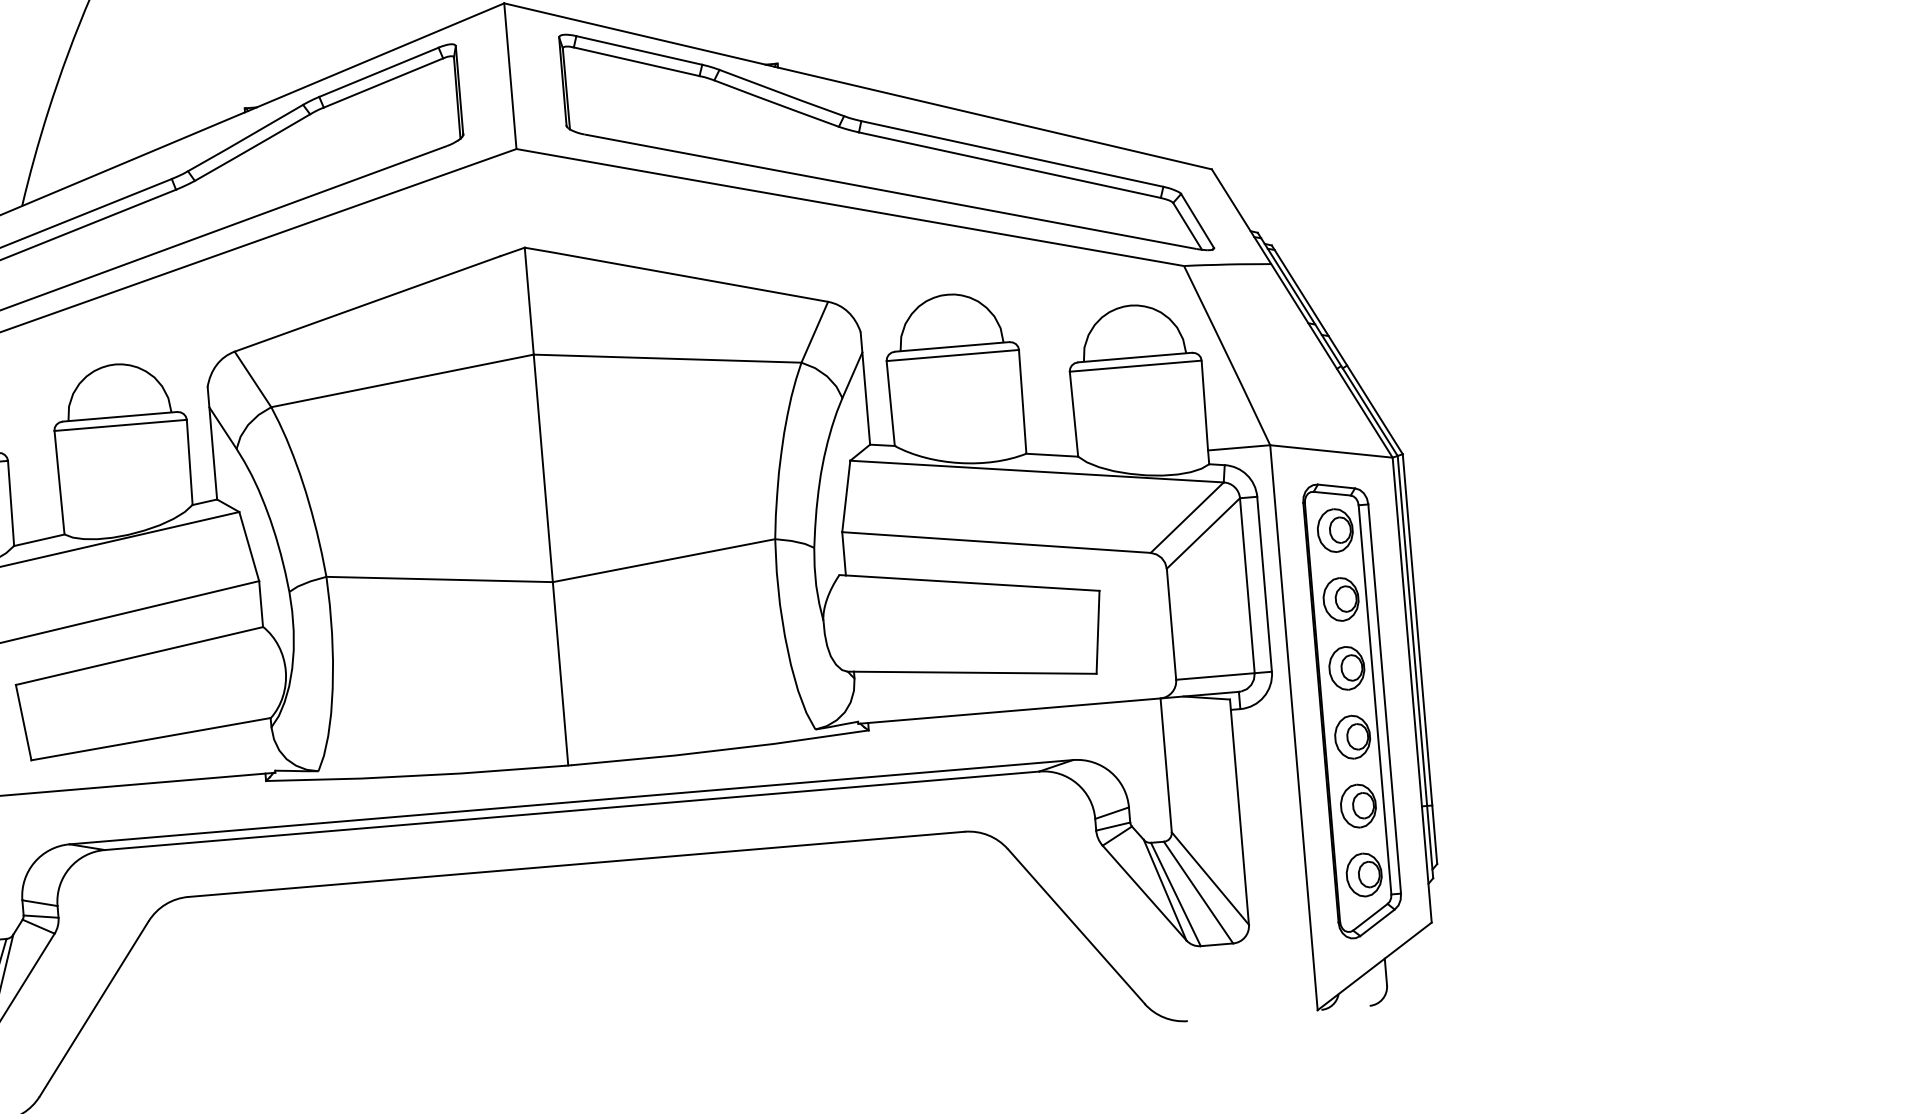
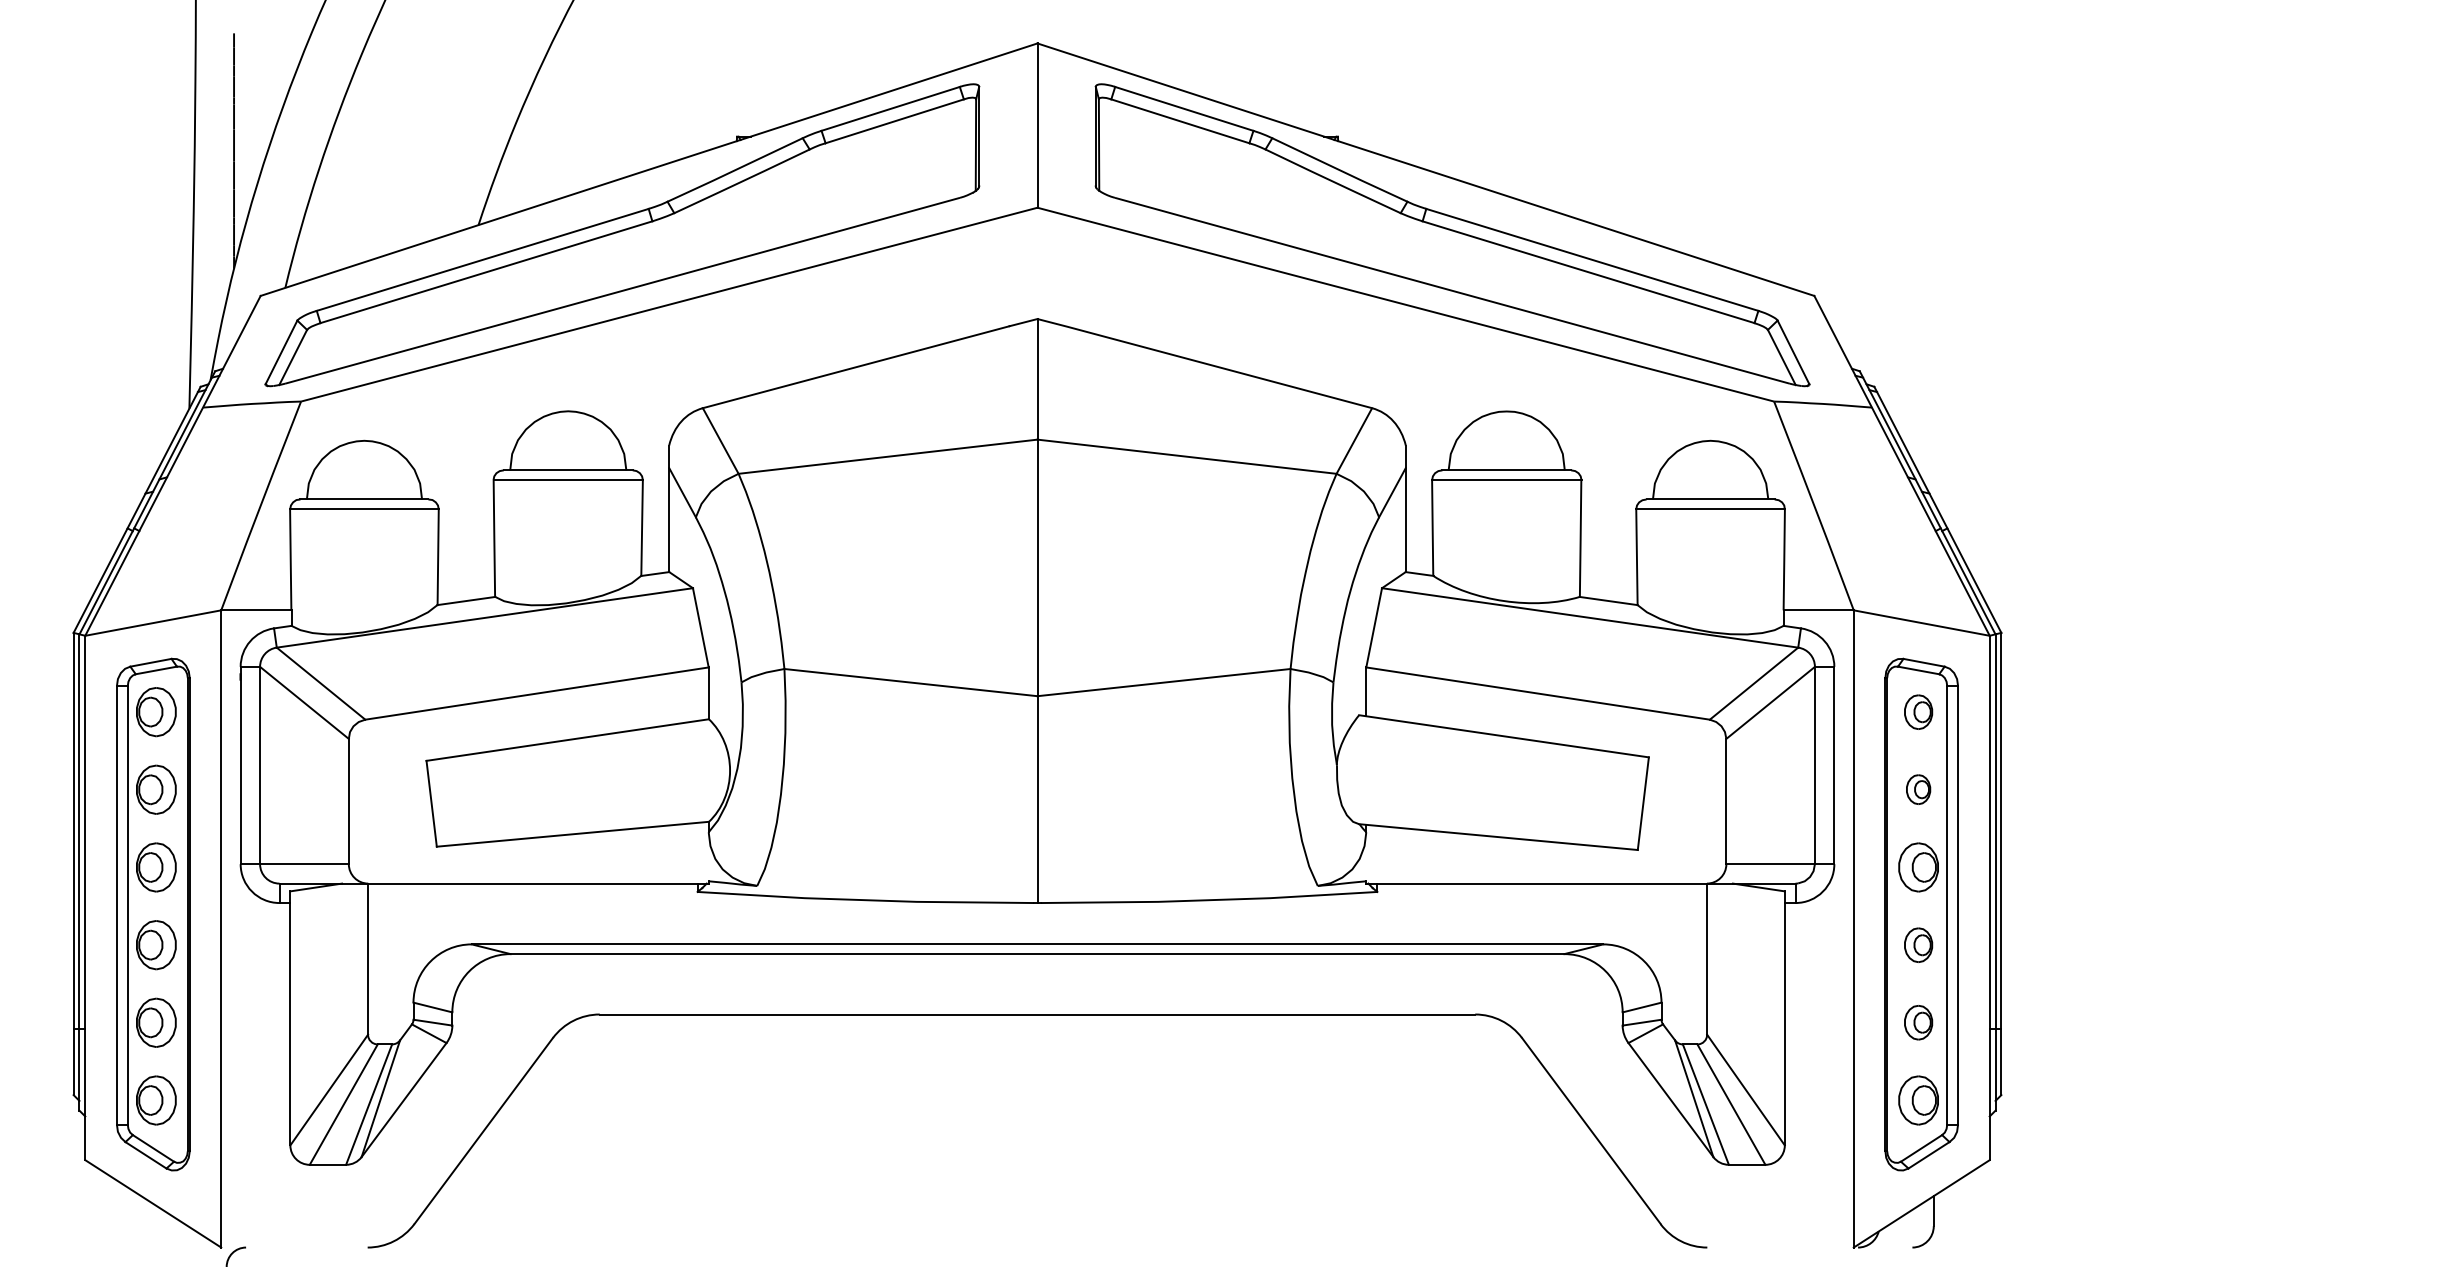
part: (1335, 530) -> (1918, 712), size x0.7
part: (1340, 599) -> (1918, 789), size x0.6
part: (1352, 737) -> (1918, 945), size x0.7
part: (1358, 805) -> (1918, 1022), size x0.7

